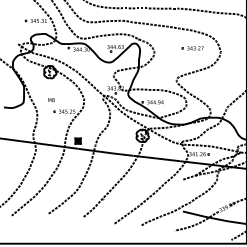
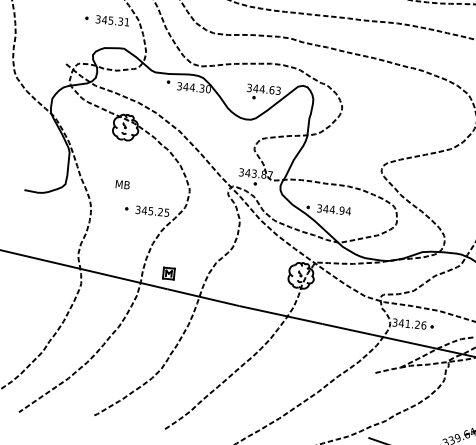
part: (192, 48) -> (420, 107), removed

